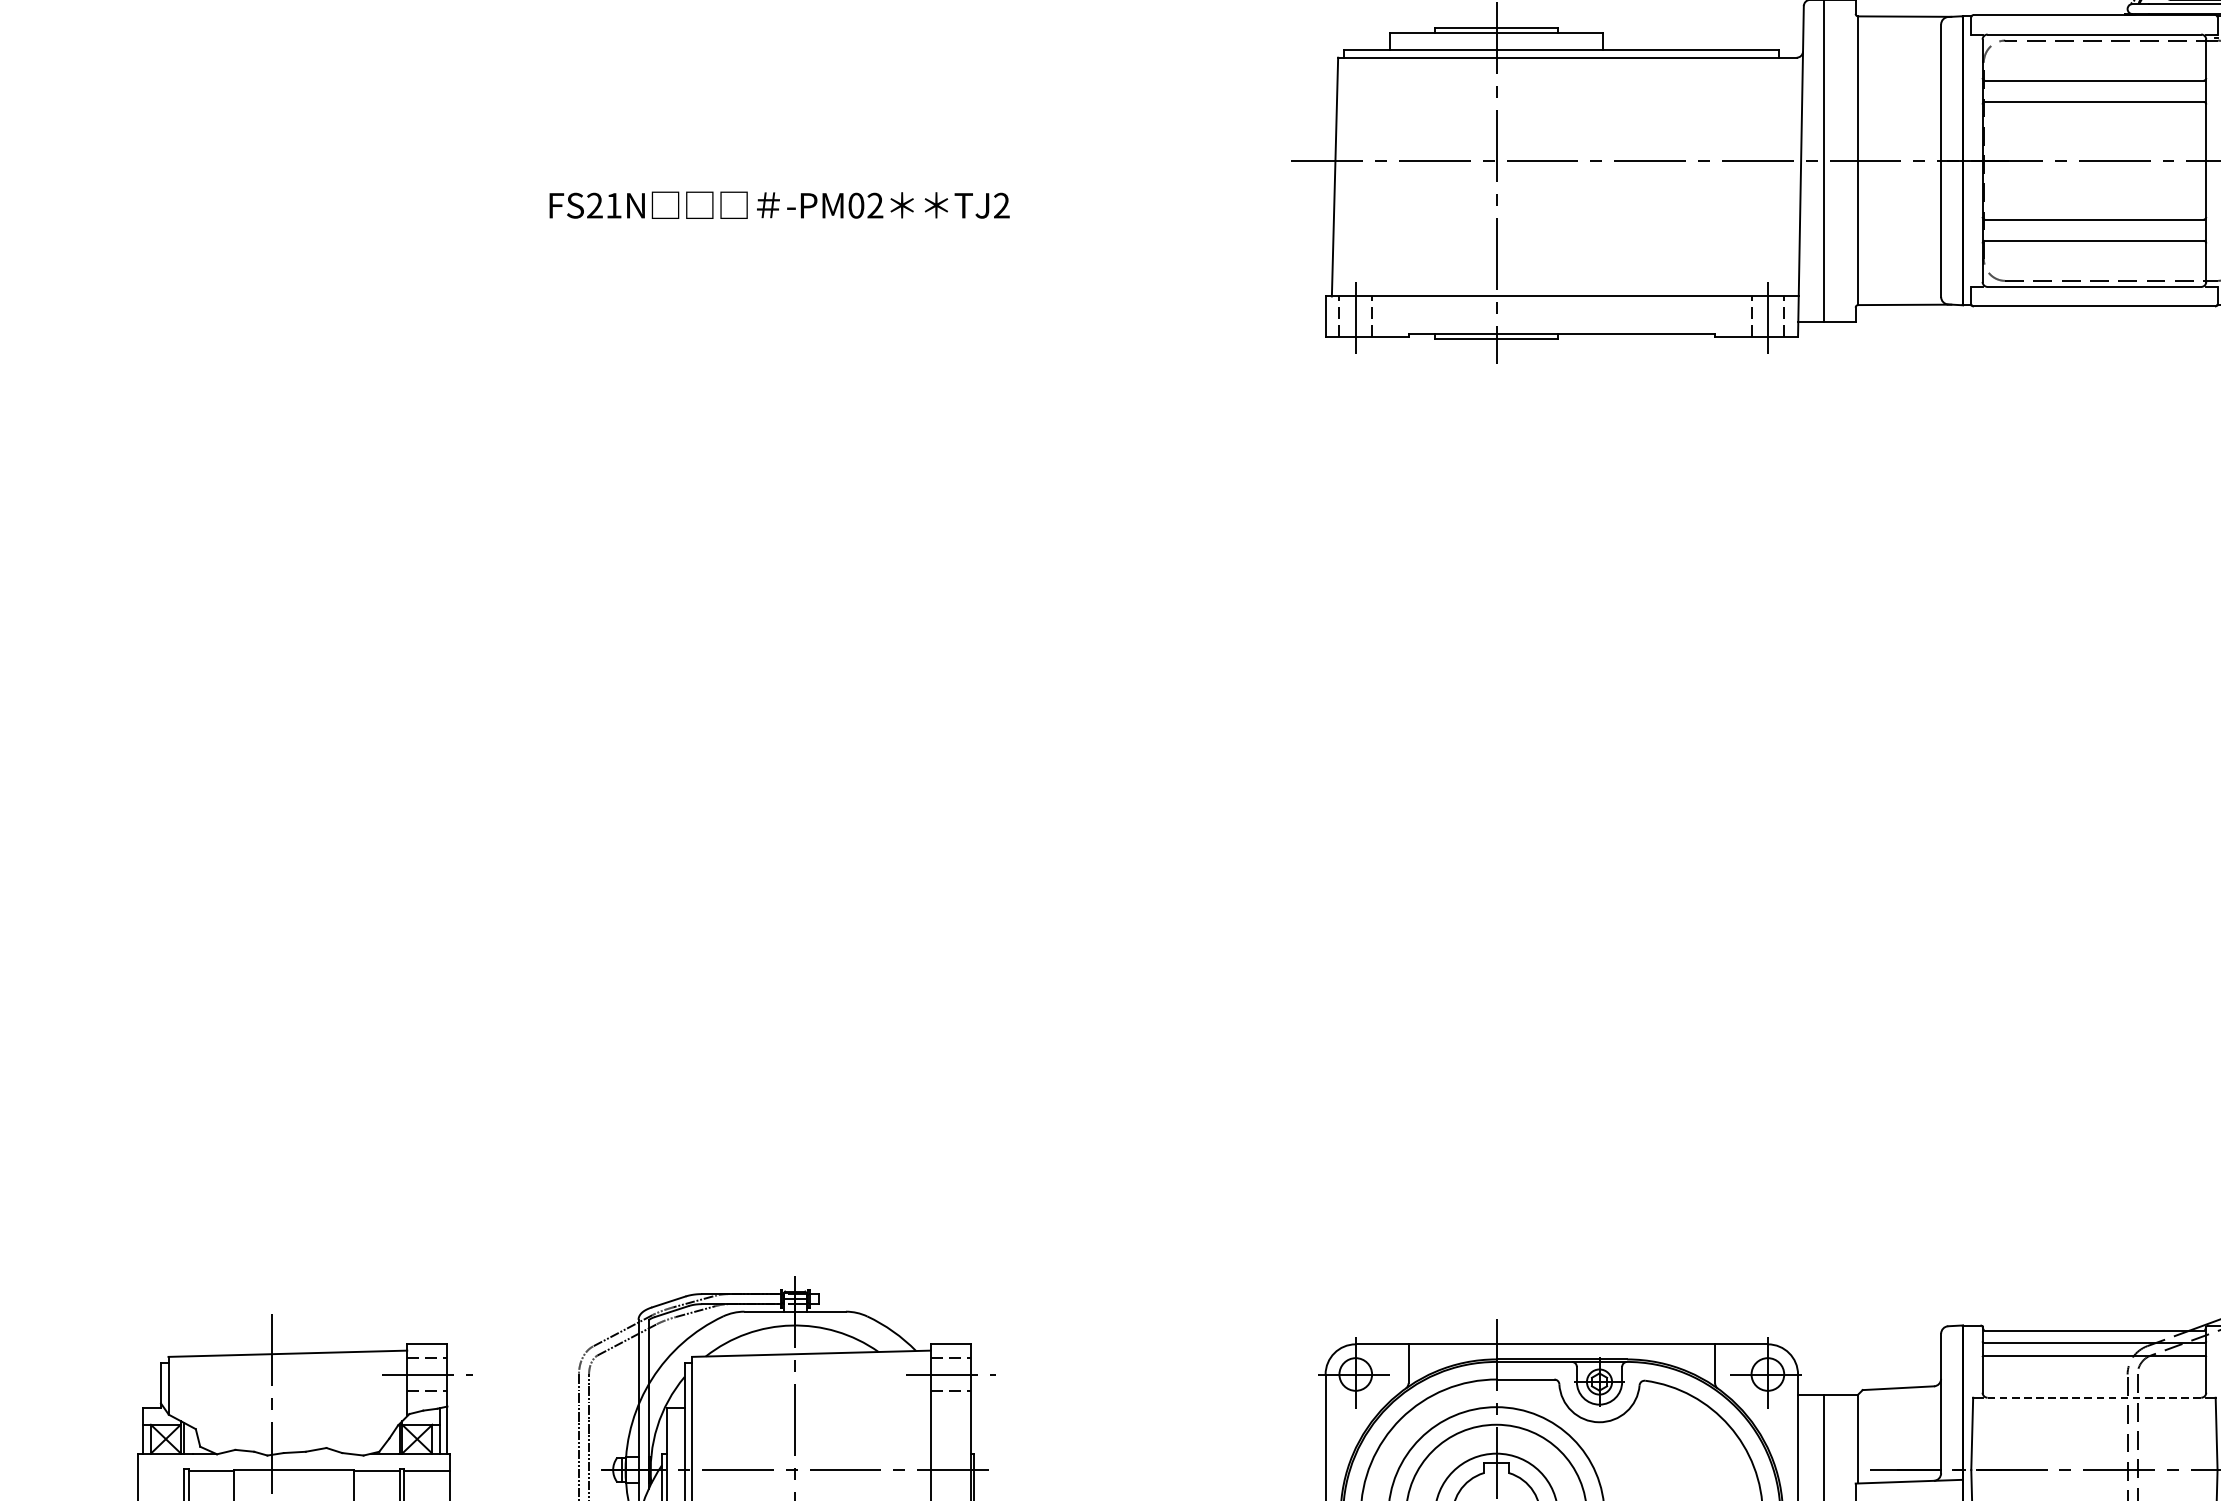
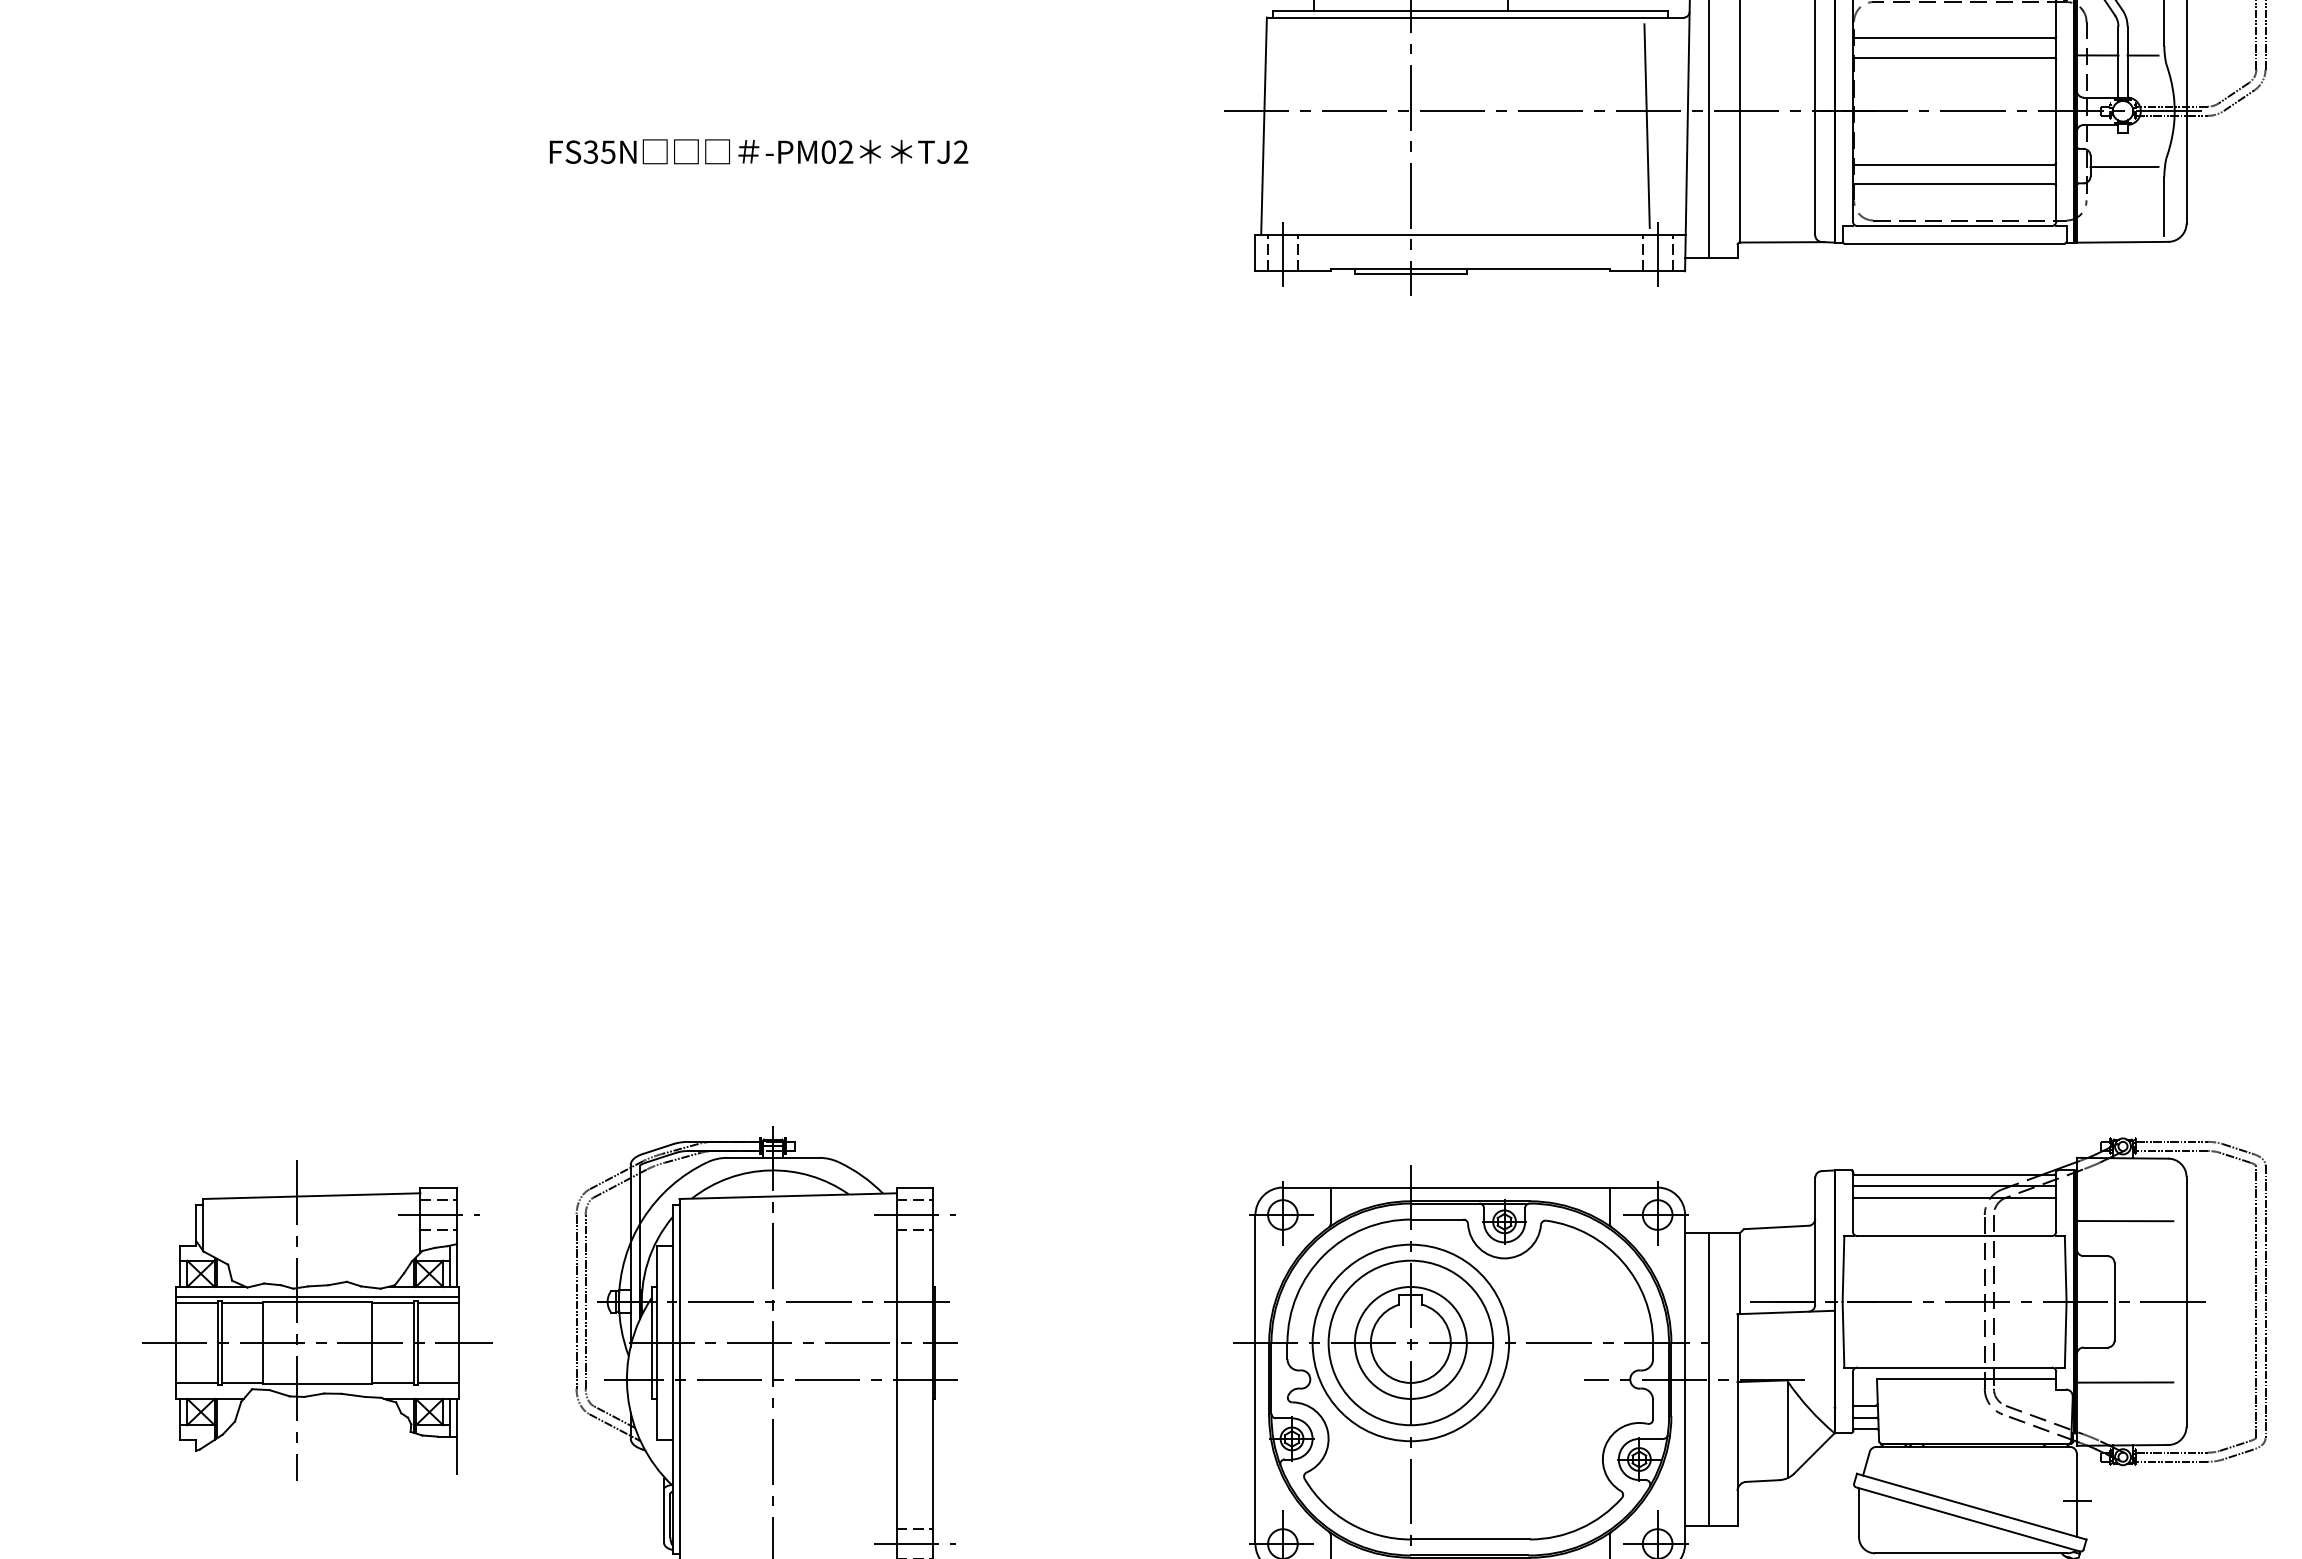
line: (1755, 176) -> (1646, 125), added
text: (604, 204) -> (599, 151), FS21N -> FS35N
line: (2095, 1398) -> (1955, 1236), dashed -> solid
line: (294, 1464) -> (317, 1296), added
line: (161, 1470) -> (196, 1302), added

